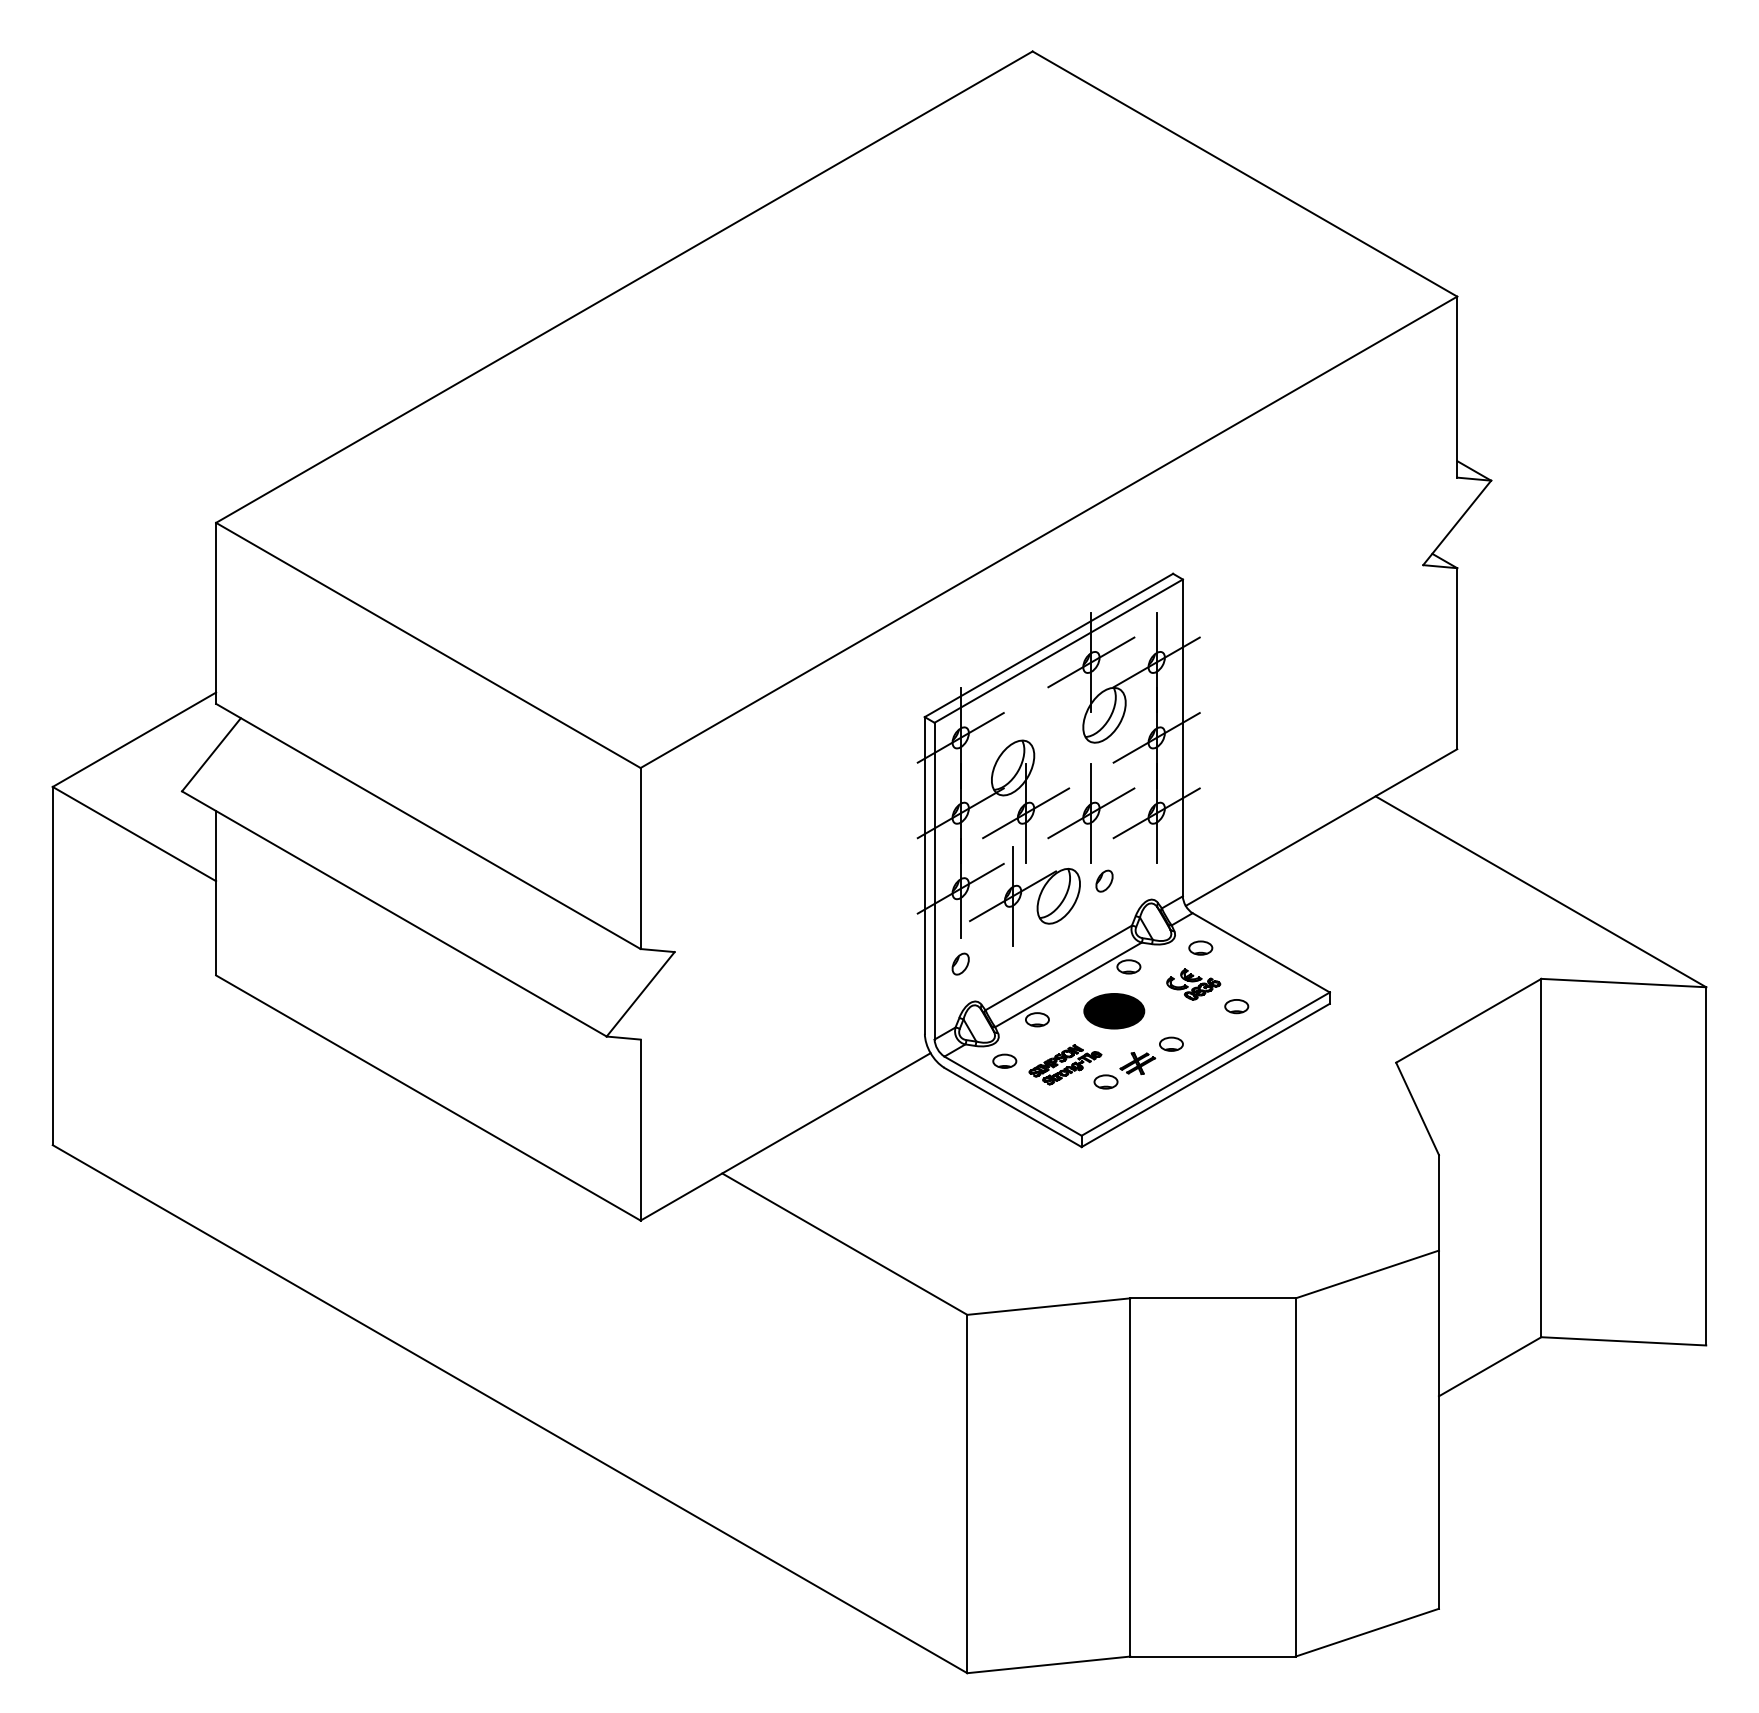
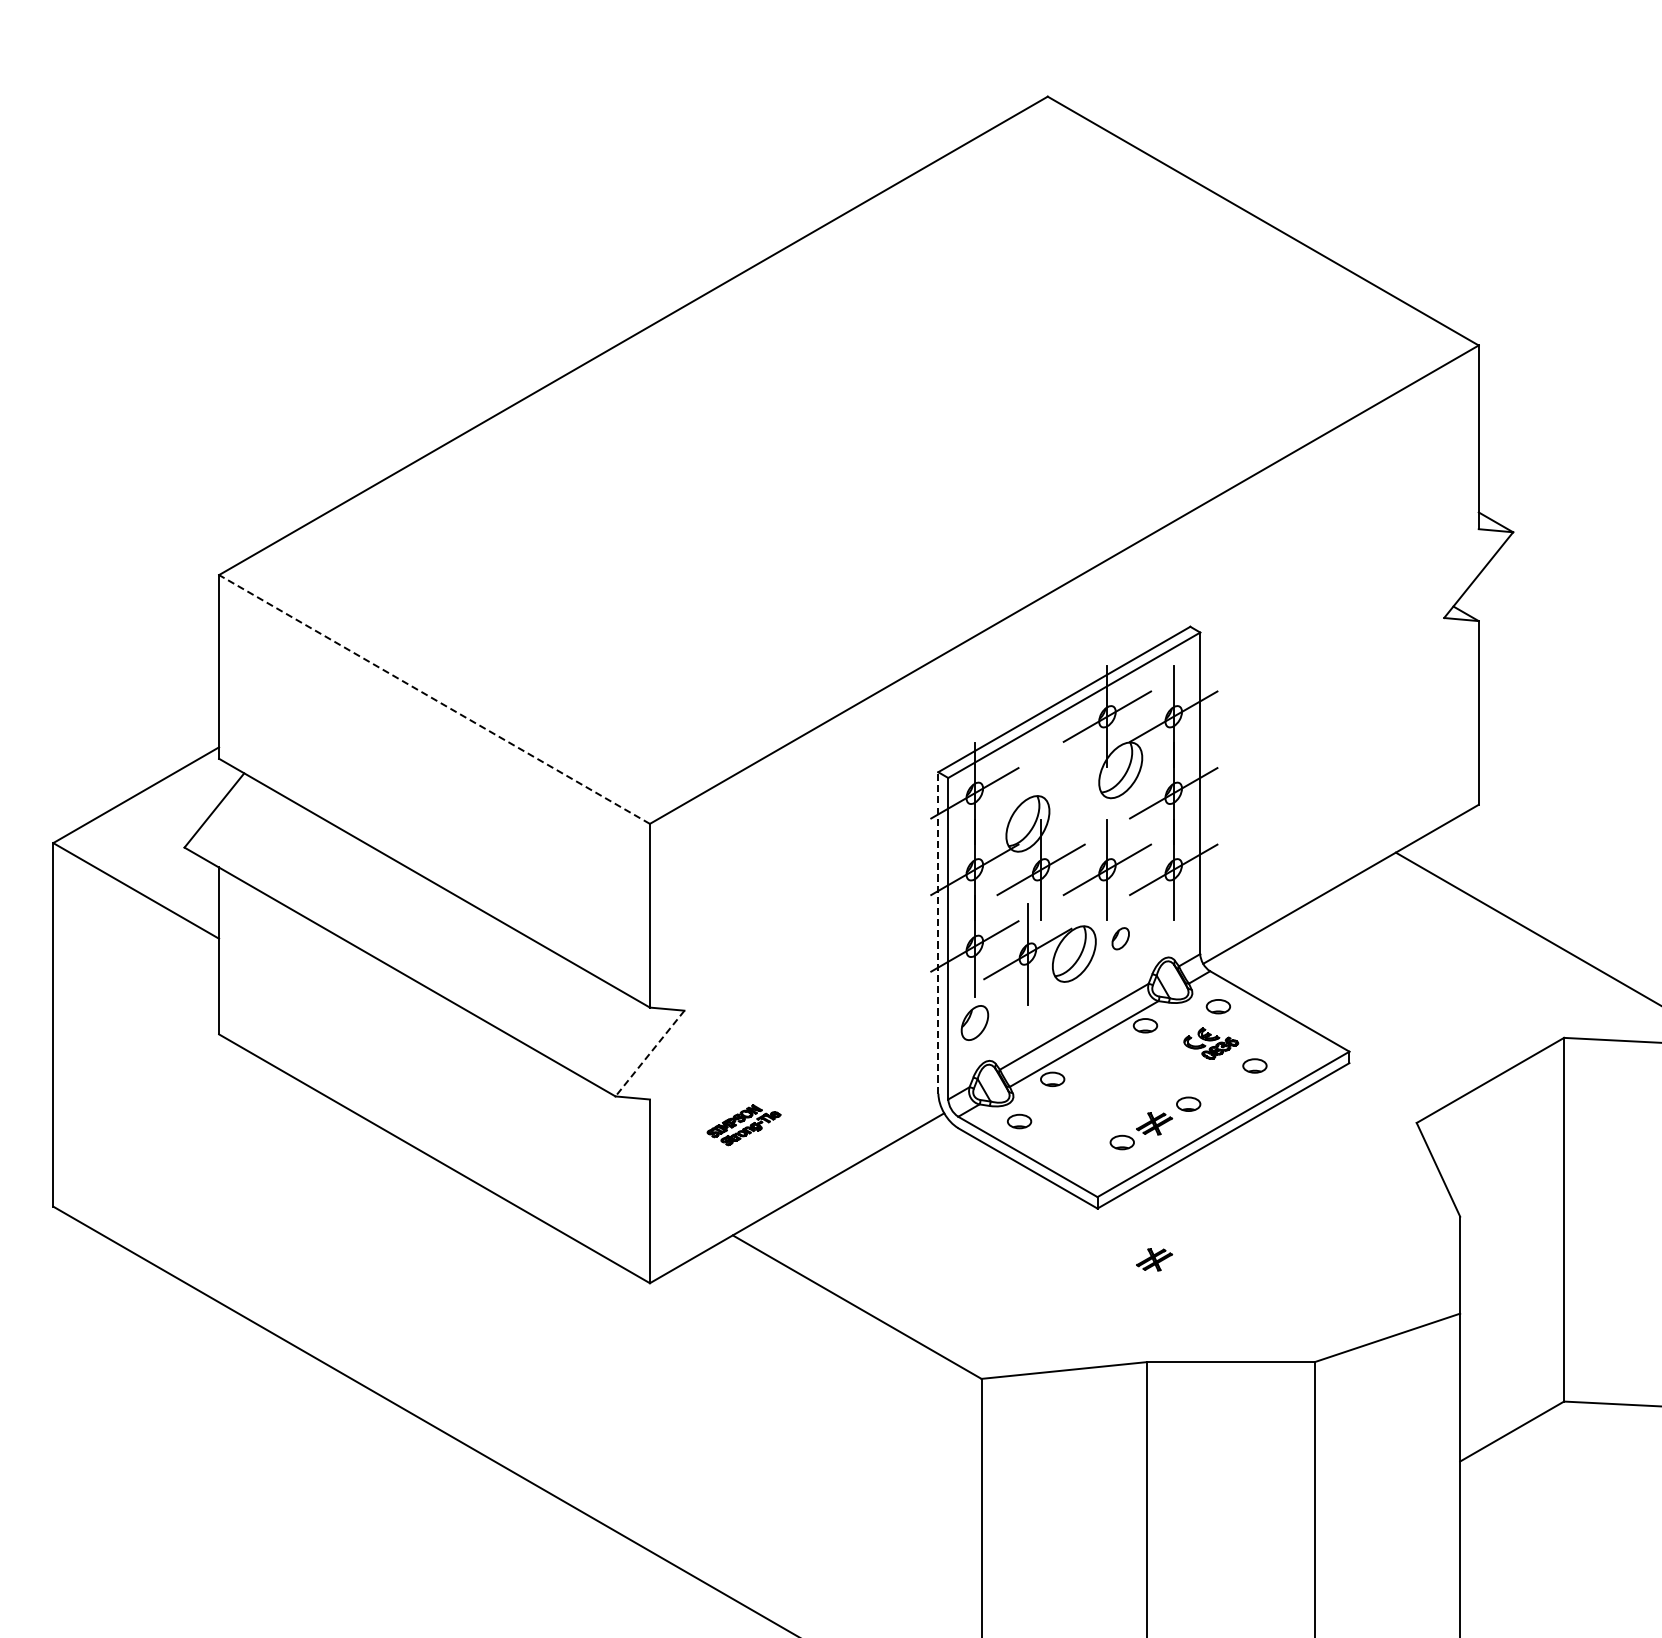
line: (427, 645) -> (433, 699), solid -> dashed
line: (924, 874) -> (938, 931), solid -> dashed
part: (960, 963) -> (974, 1022), size x1.6
line: (640, 994) -> (649, 1053), solid -> dashed
part: (1114, 1011) -> (1130, 1070), removed
part: (1065, 1064) -> (744, 1124), moved
part: (1137, 1197) -> (1154, 1259), added

